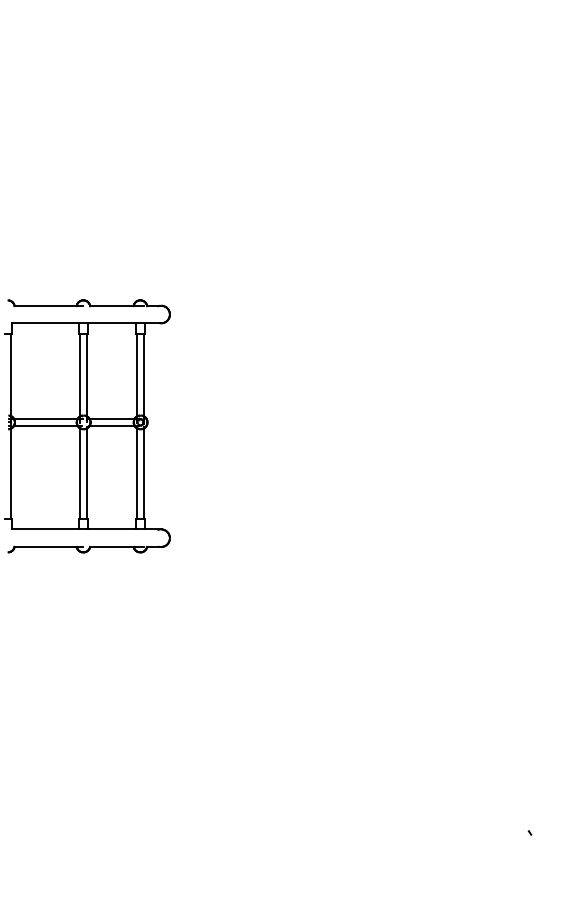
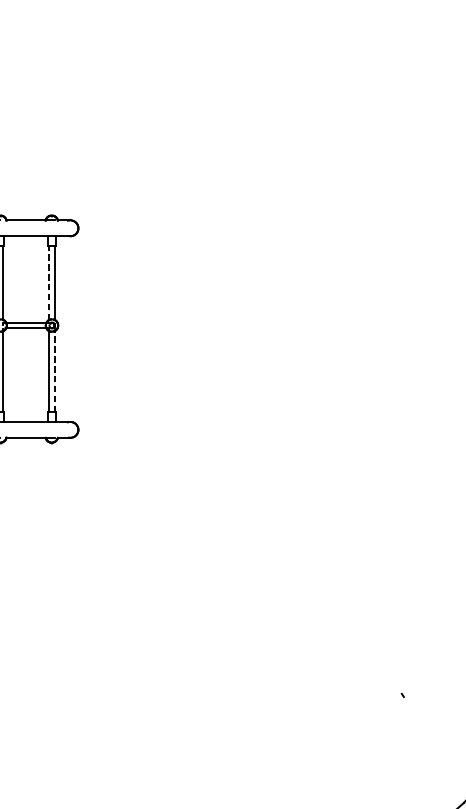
line: (137, 374) -> (49, 282), solid -> dashed
line: (143, 473) -> (54, 371), solid -> dashed

